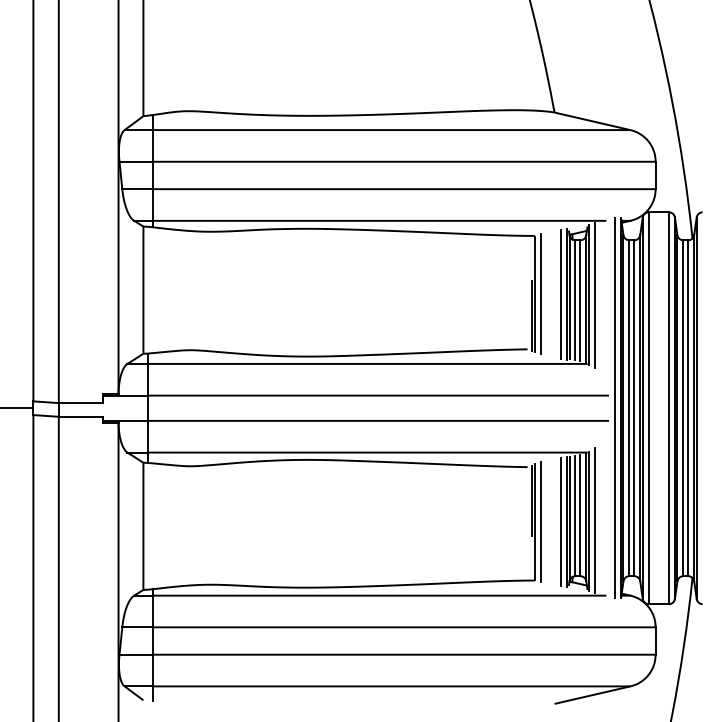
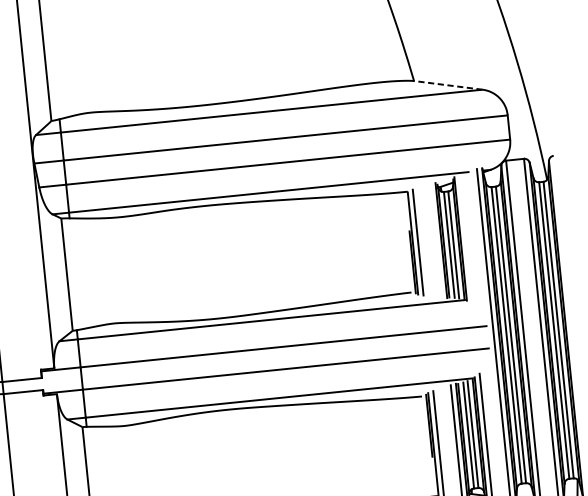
line: (591, 121) -> (447, 85), solid -> dashed
line: (561, 294) -> (436, 241), removed
line: (594, 295) -> (465, 238), removed

